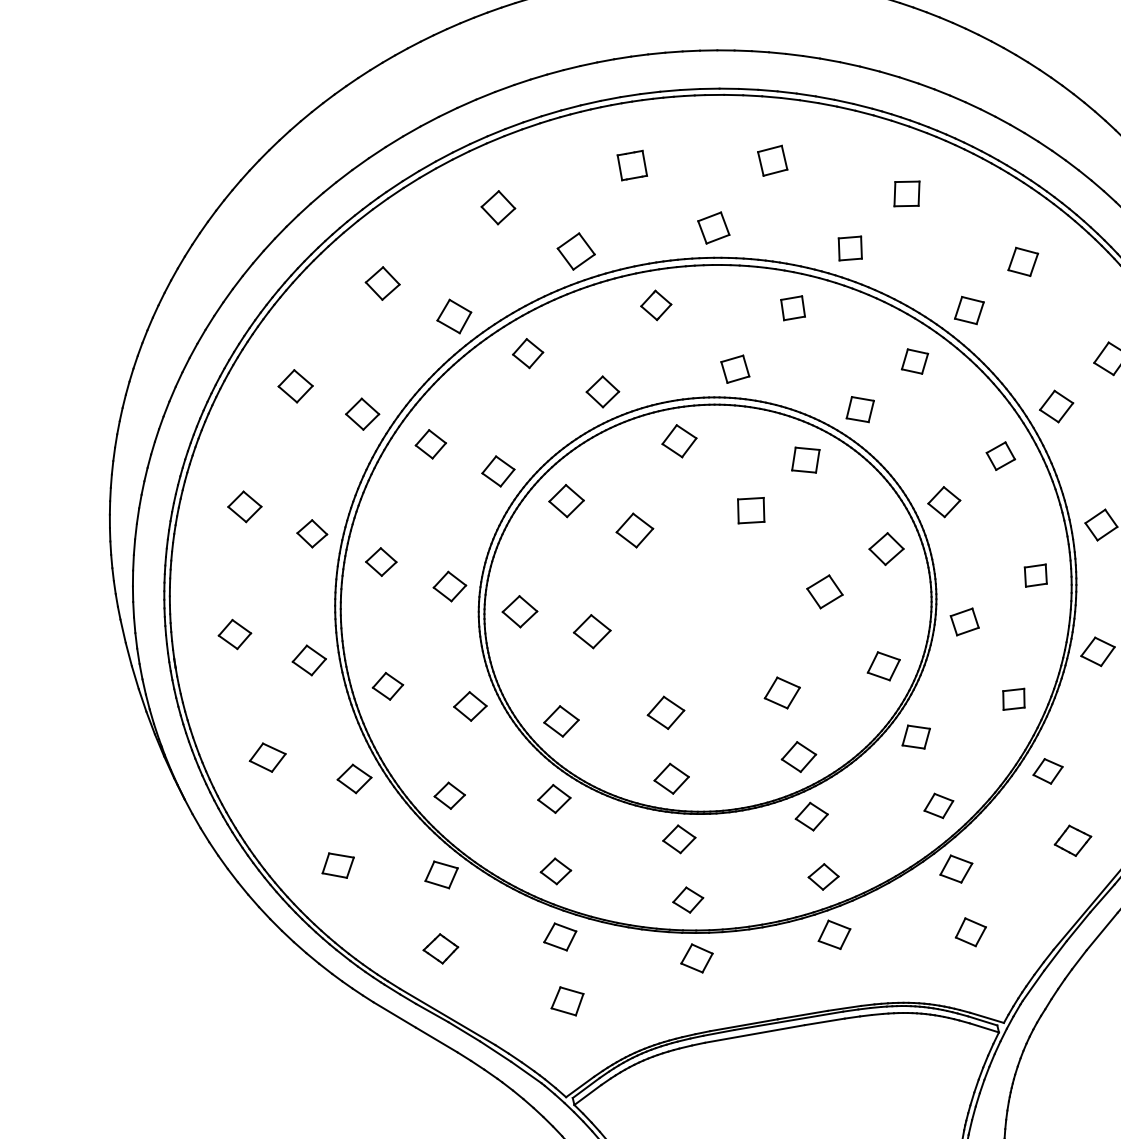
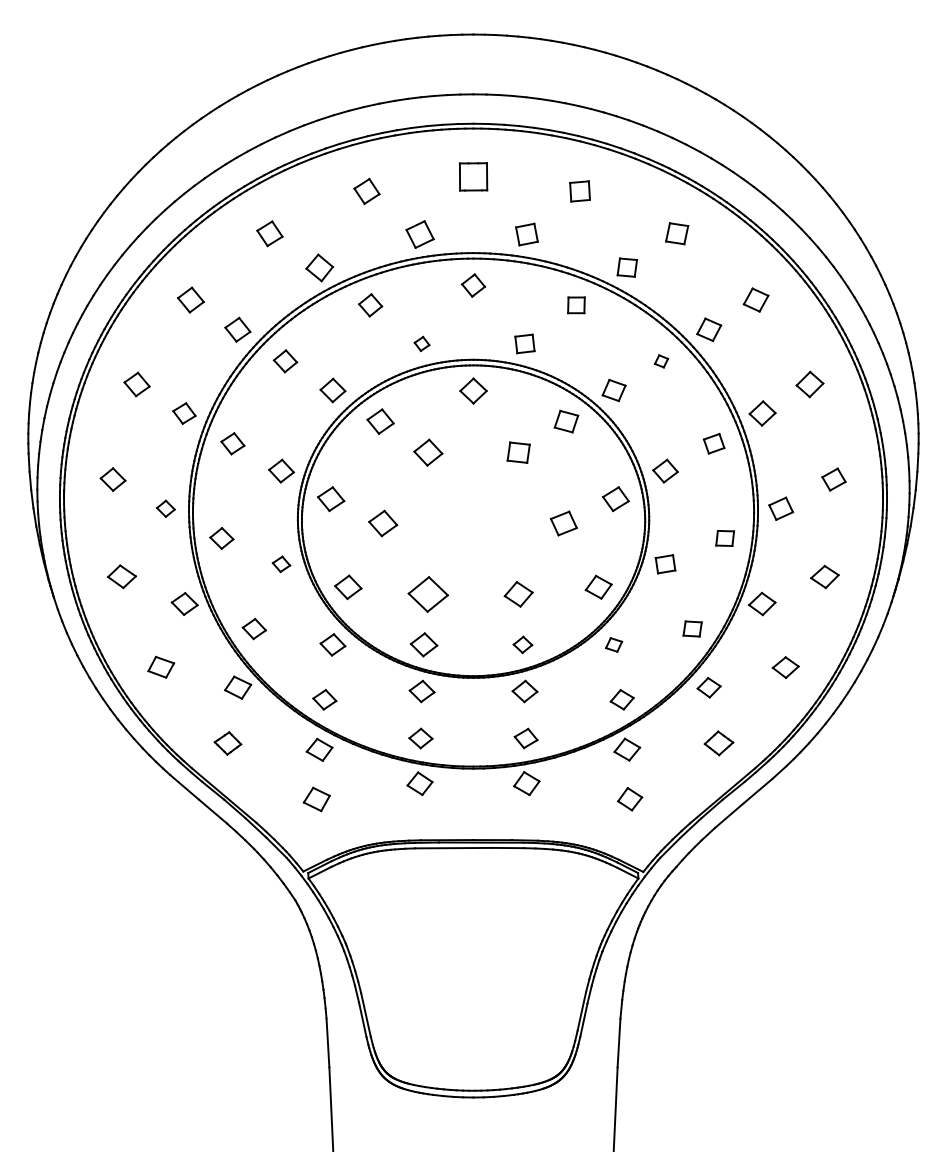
part: (632, 165) -> (473, 176), size x1.4
part: (914, 361) -> (661, 361), size x0.6
part: (602, 391) -> (421, 343), size x0.6
part: (308, 660) -> (165, 508), size x0.7
part: (470, 706) -> (281, 564), size x0.7
part: (666, 711) -> (428, 593), size x1.4
part: (915, 736) -> (613, 644), size x0.7
part: (798, 756) -> (522, 644), size x0.7

